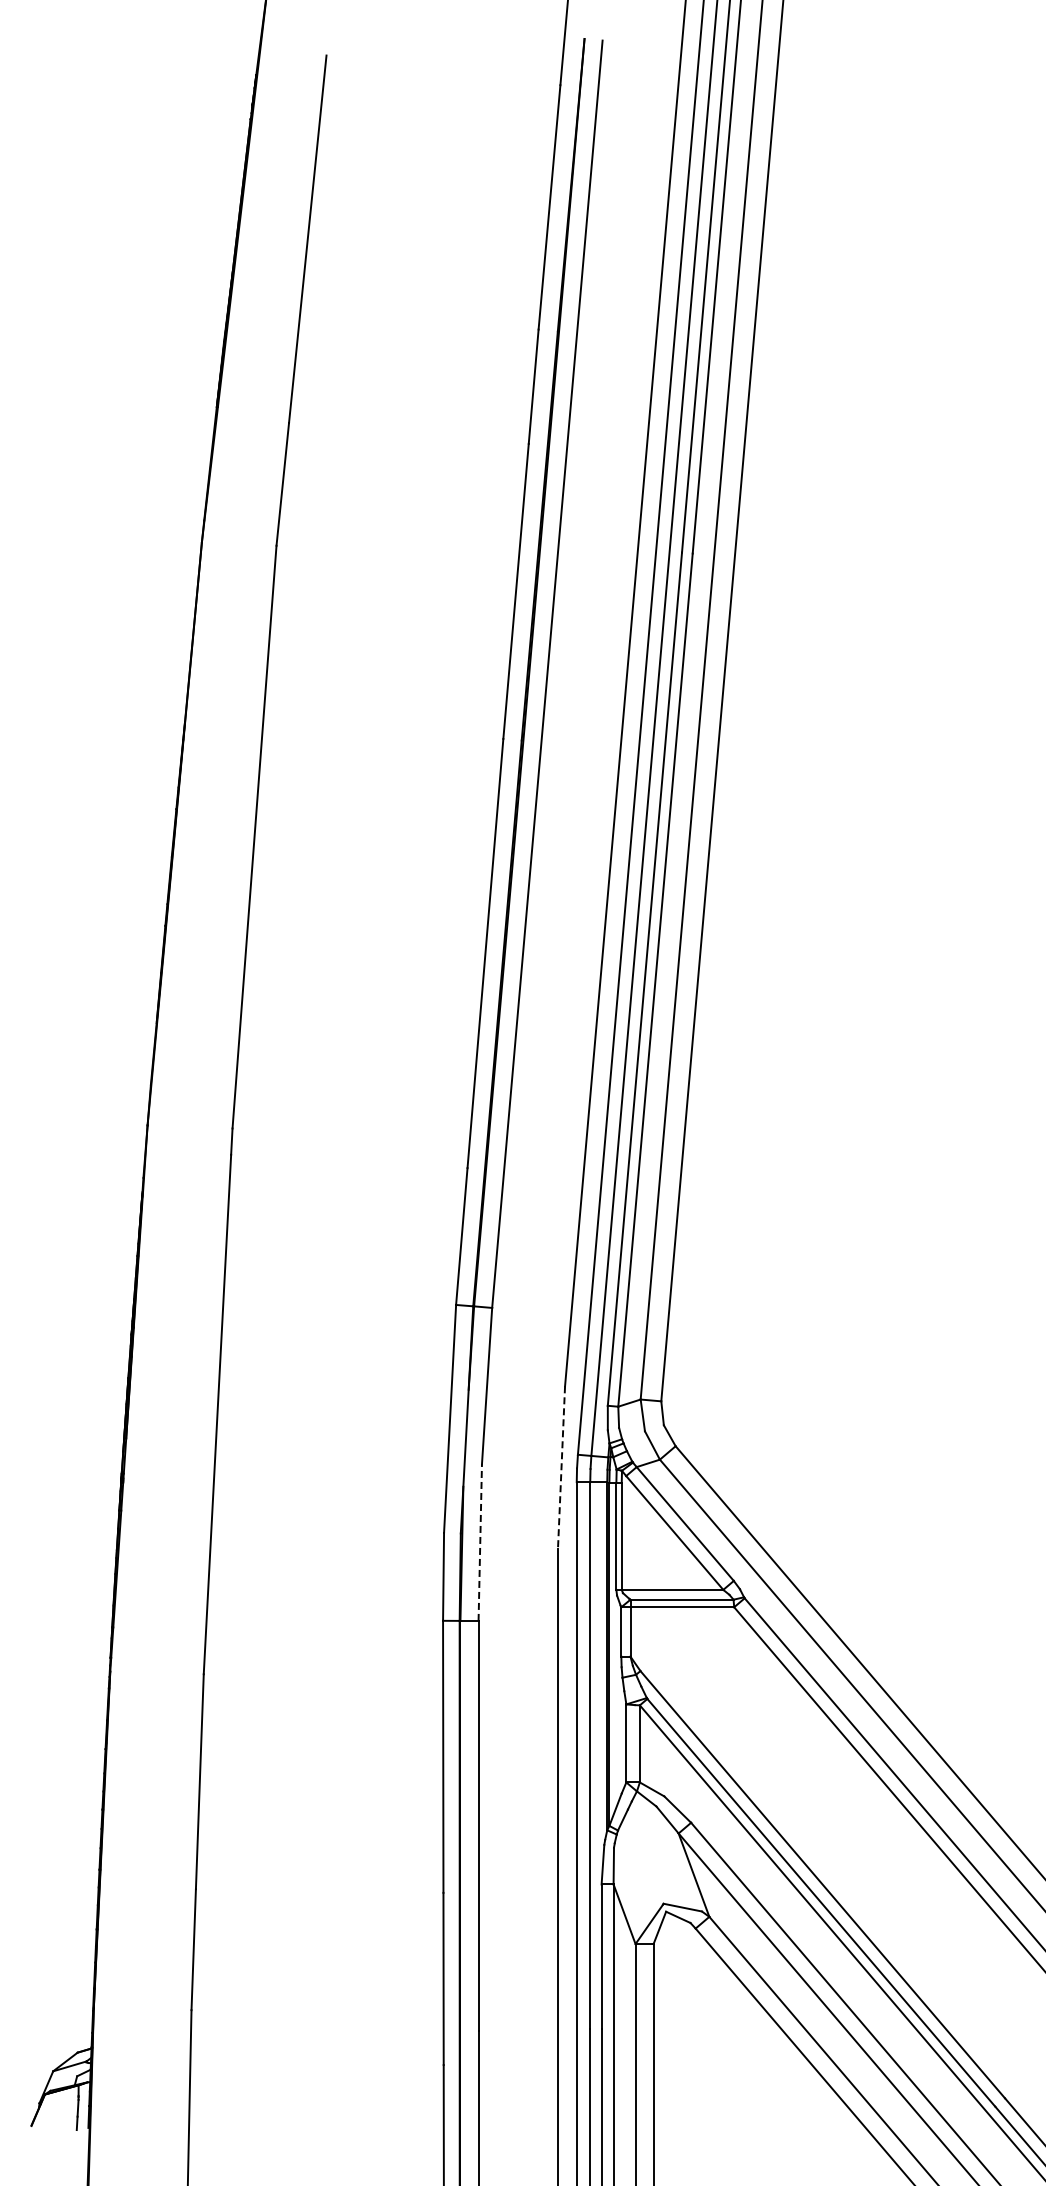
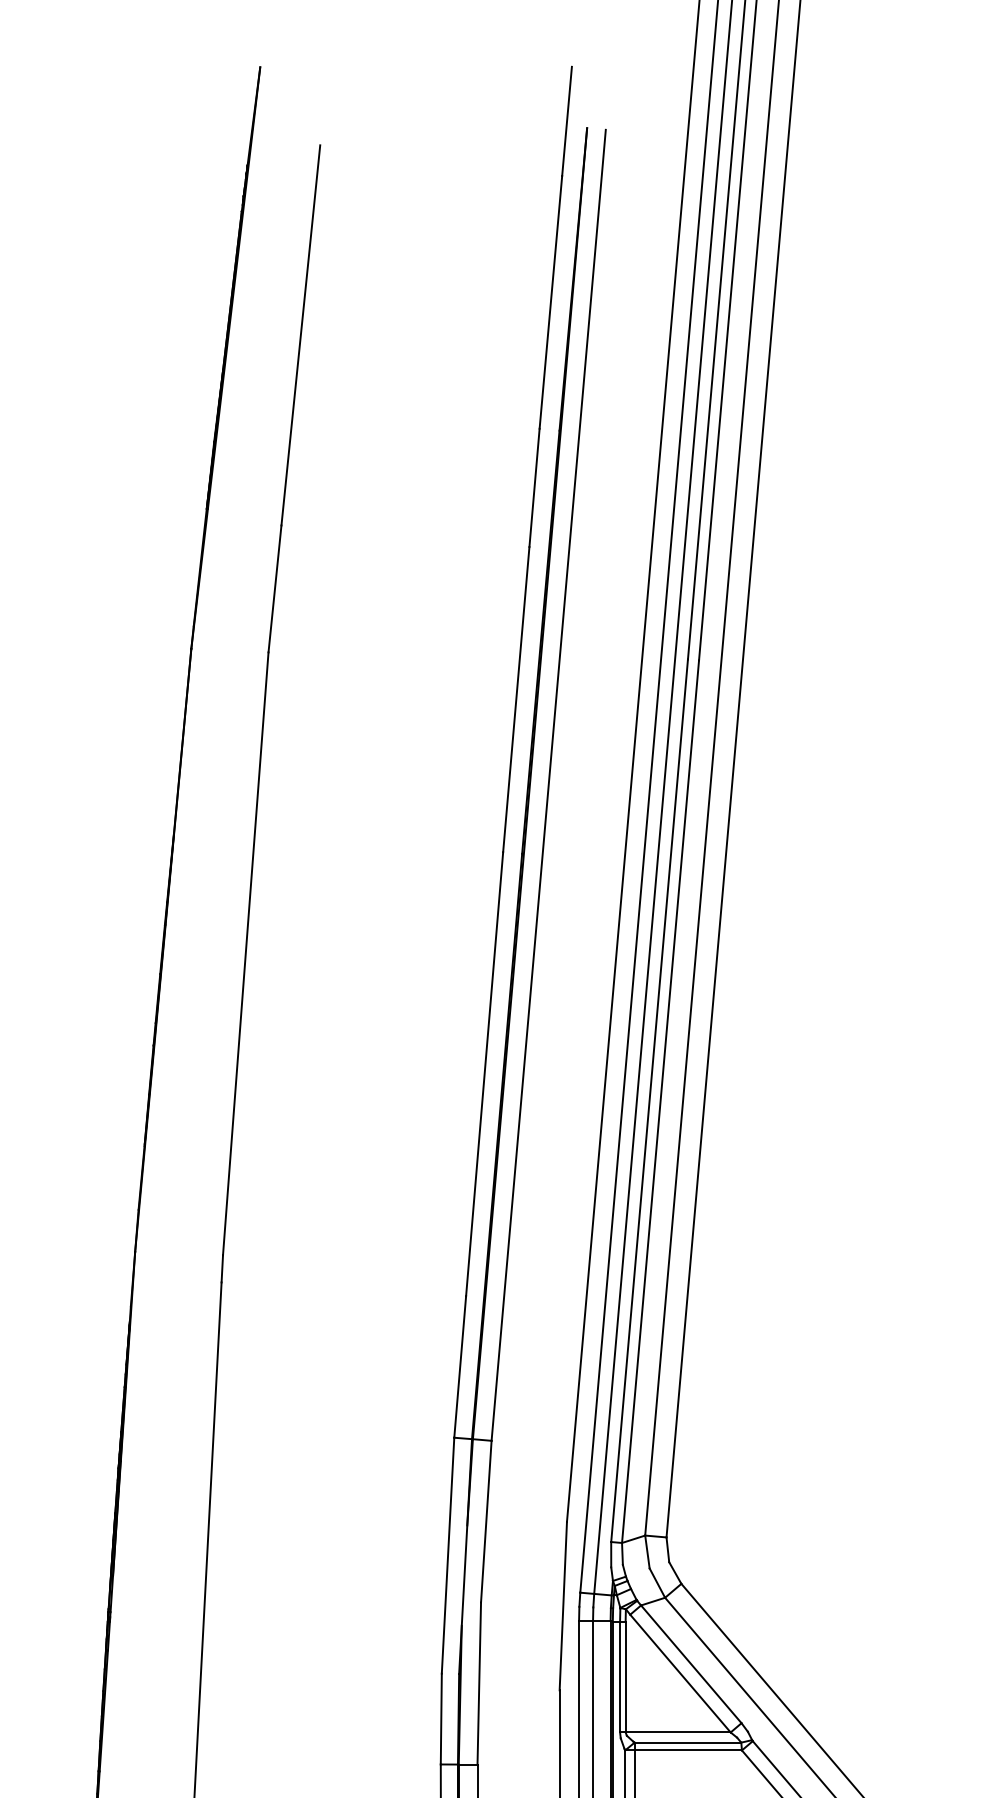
line: (561, 1468) -> (563, 1606), dashed -> solid
line: (480, 1542) -> (479, 1683), dashed -> solid

